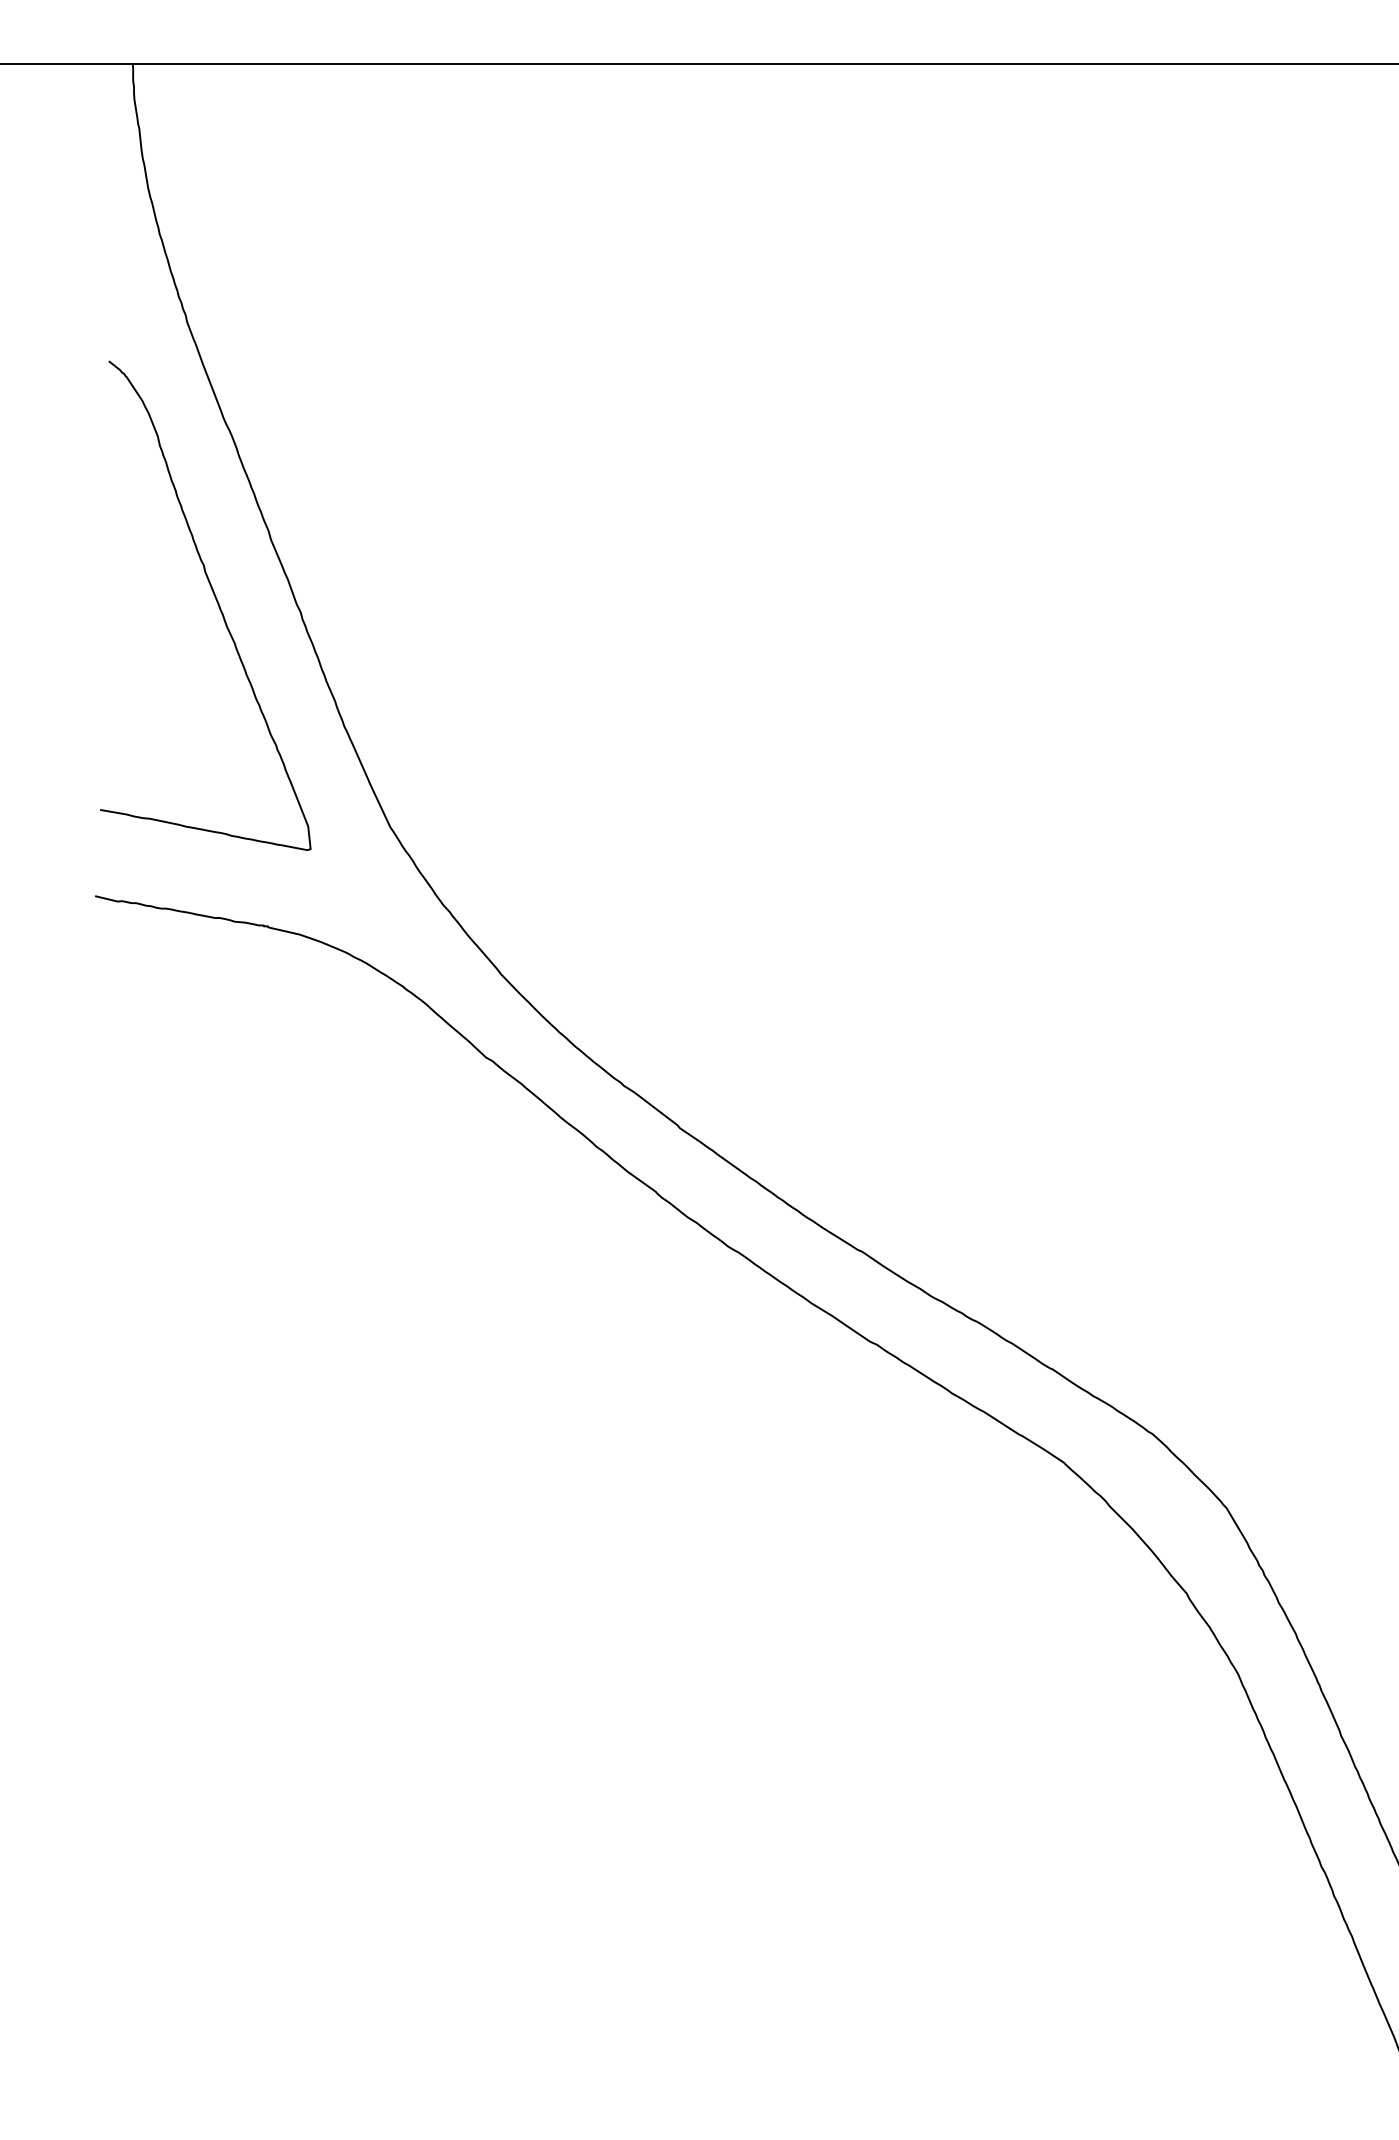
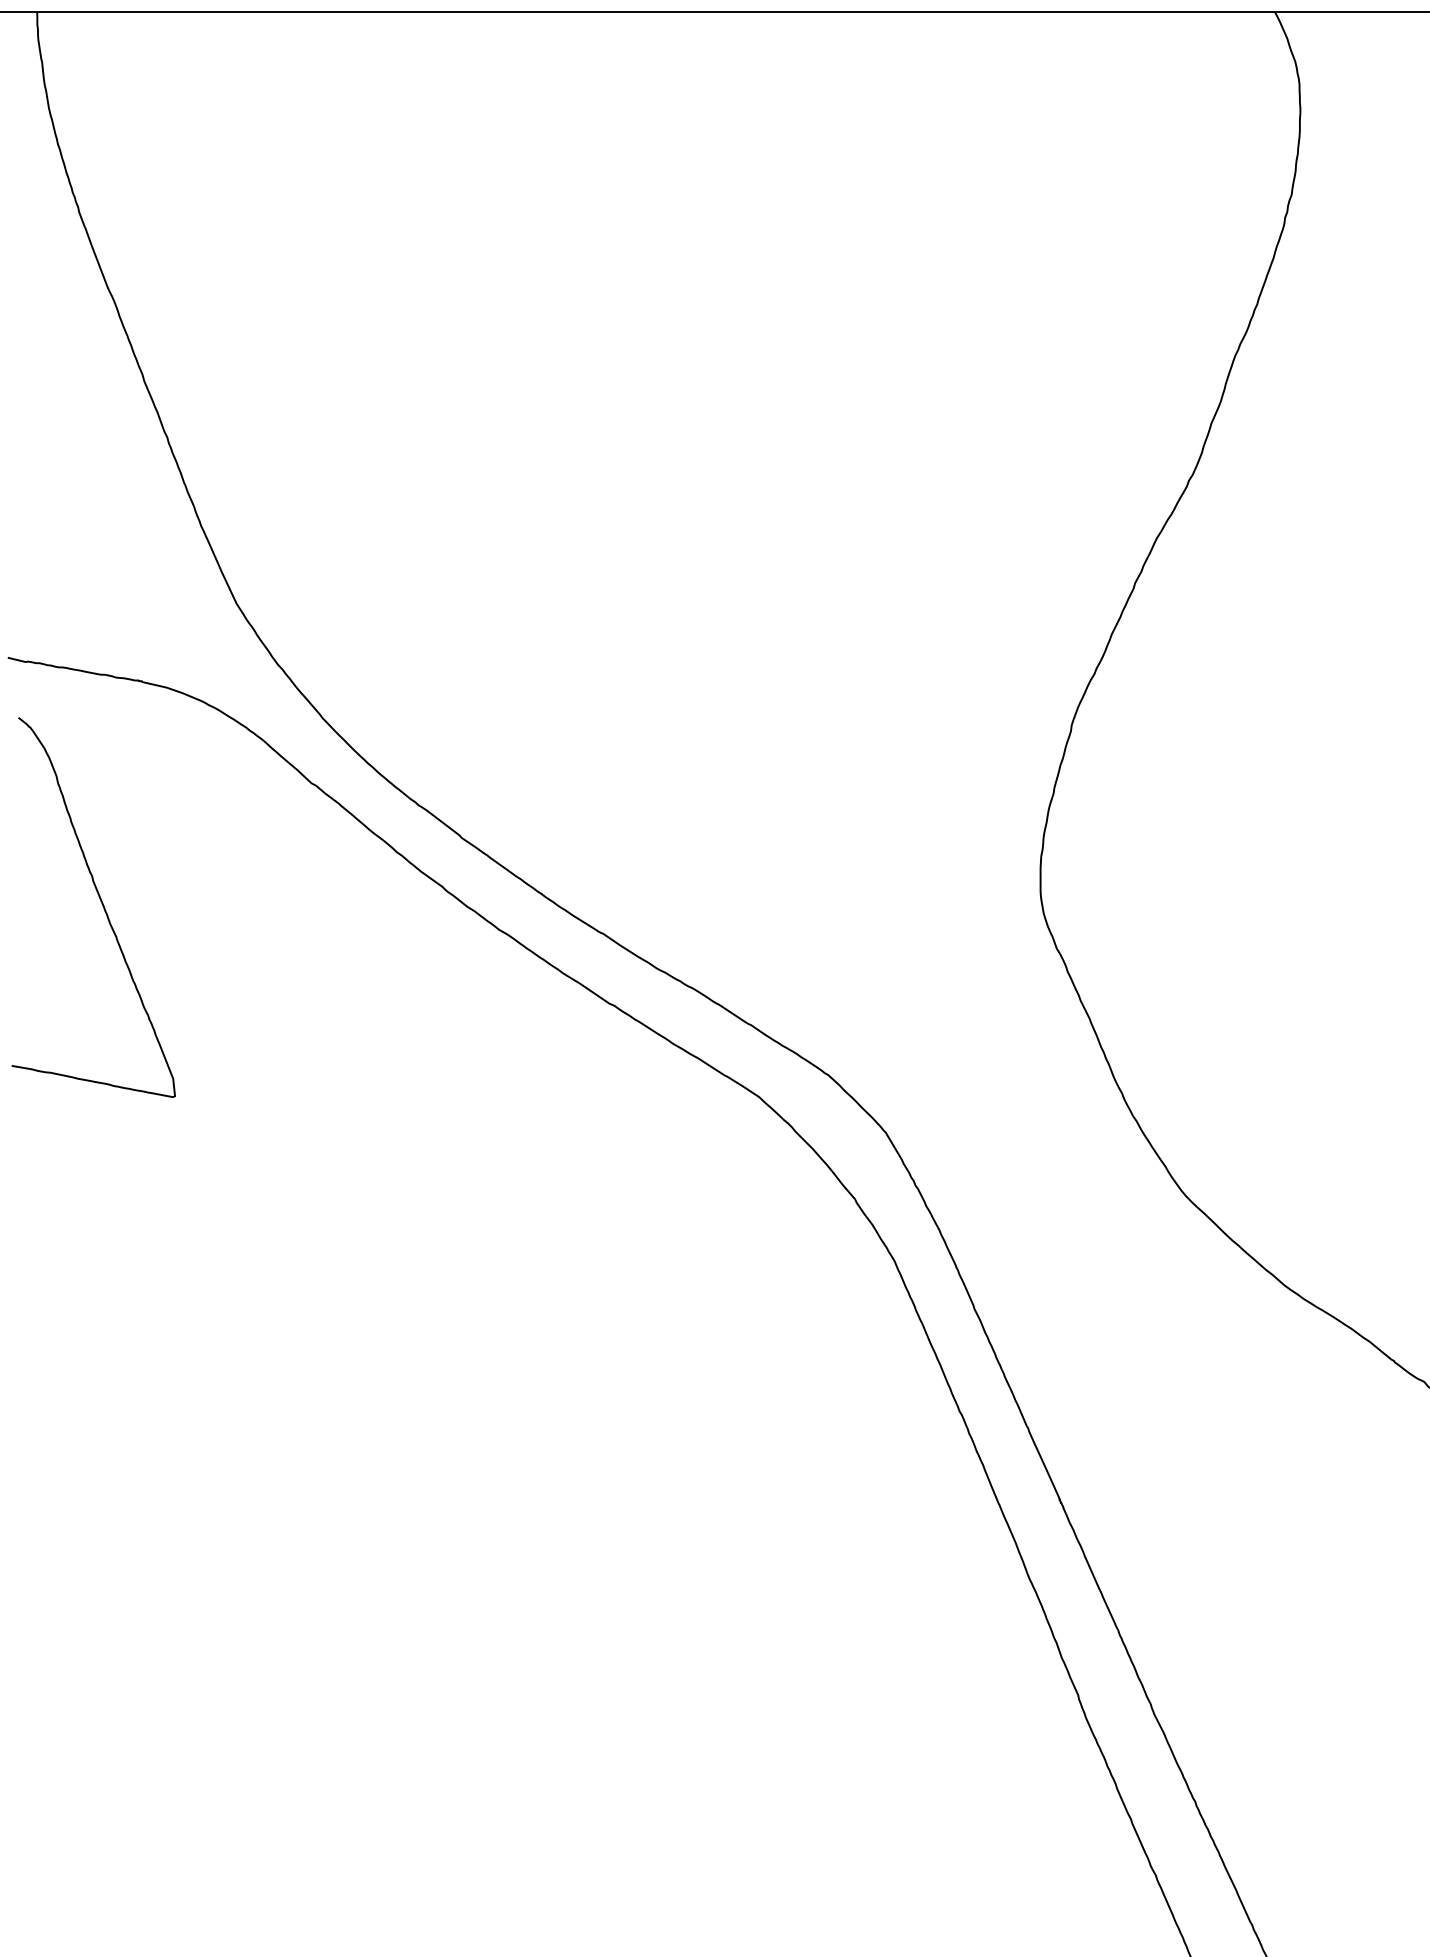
curve: (215, 601) -> (101, 904), moved

